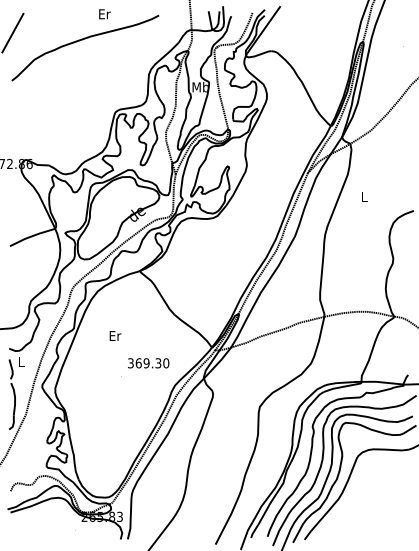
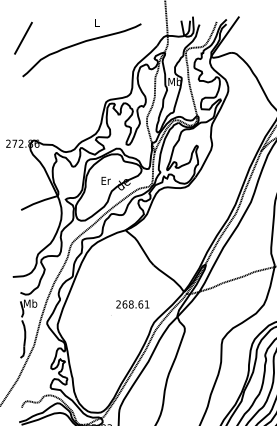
text: (104, 14) -> (97, 23), Er -> L
text: (115, 335) -> (106, 180), moved
text: (21, 362) -> (30, 303), L -> Mb
text: (148, 363) -> (132, 304), 369.30 -> 268.61

